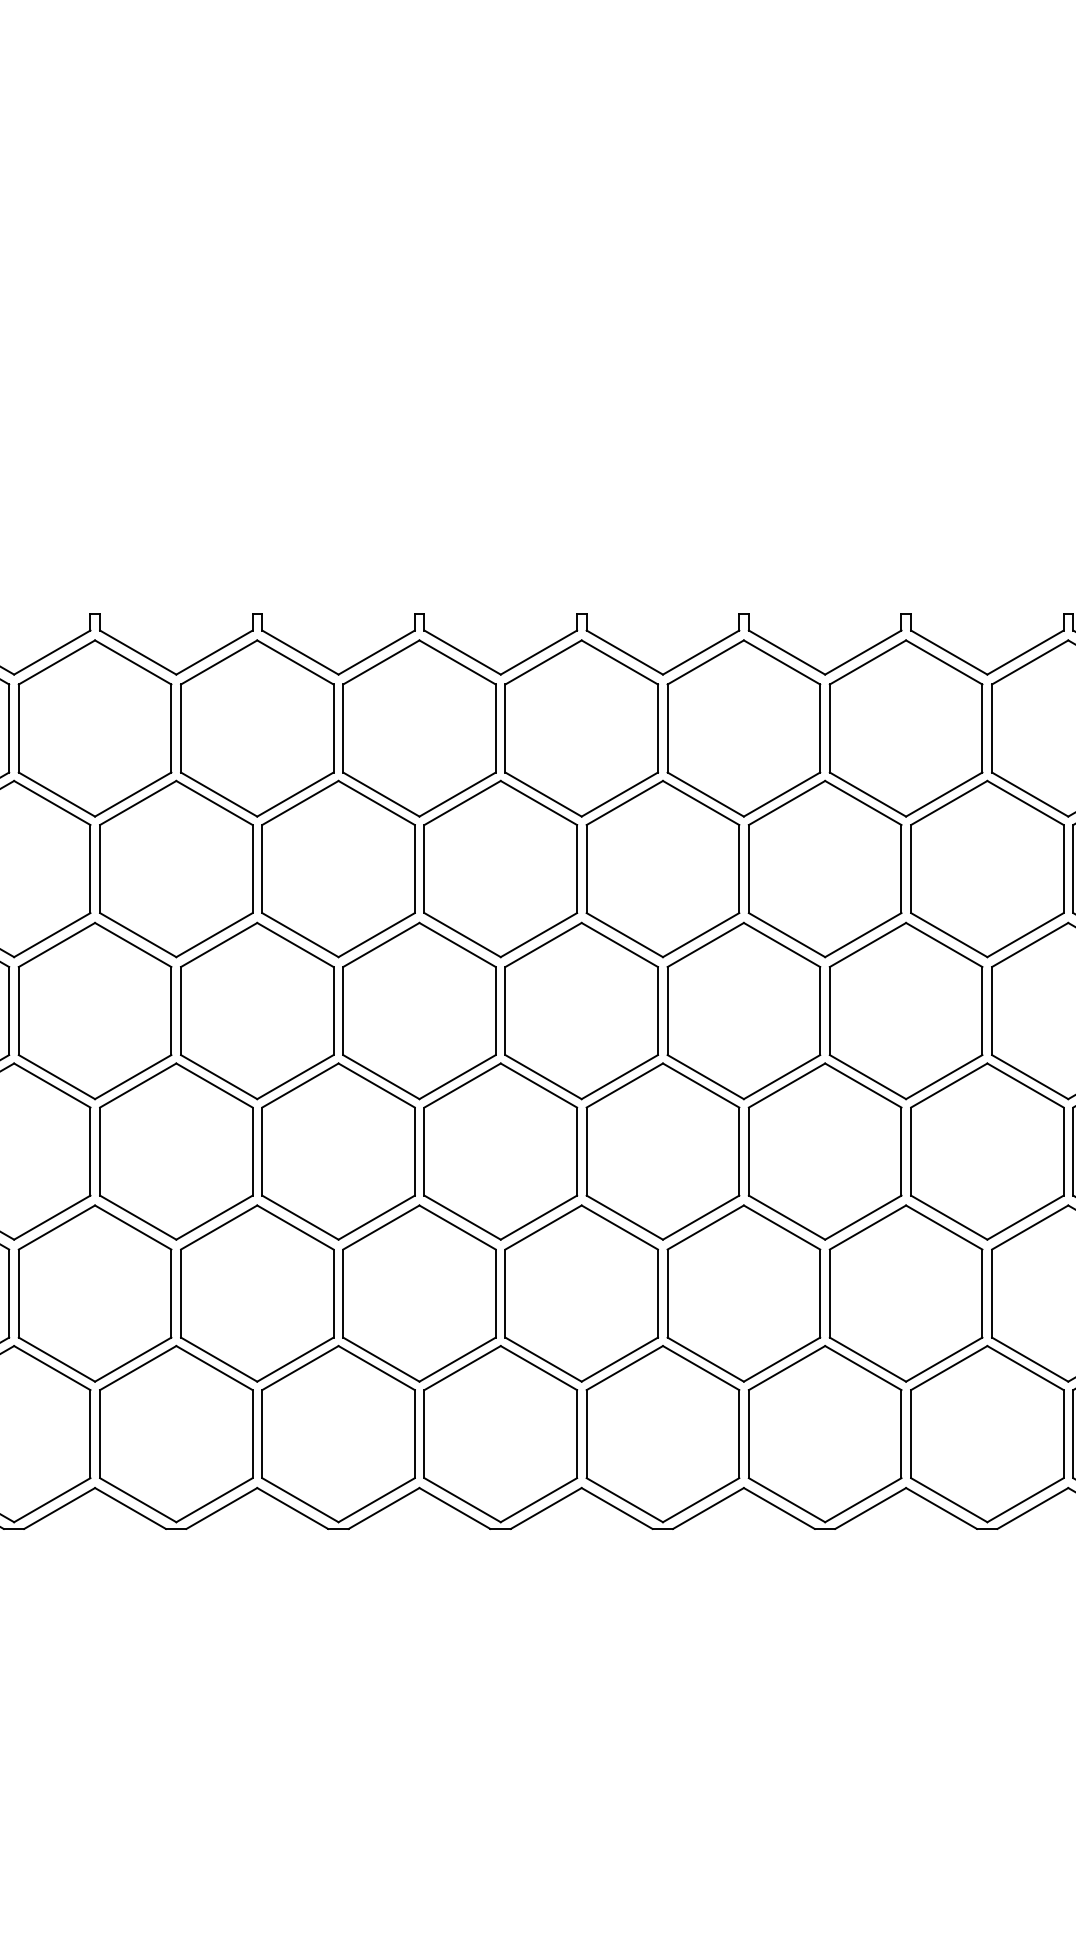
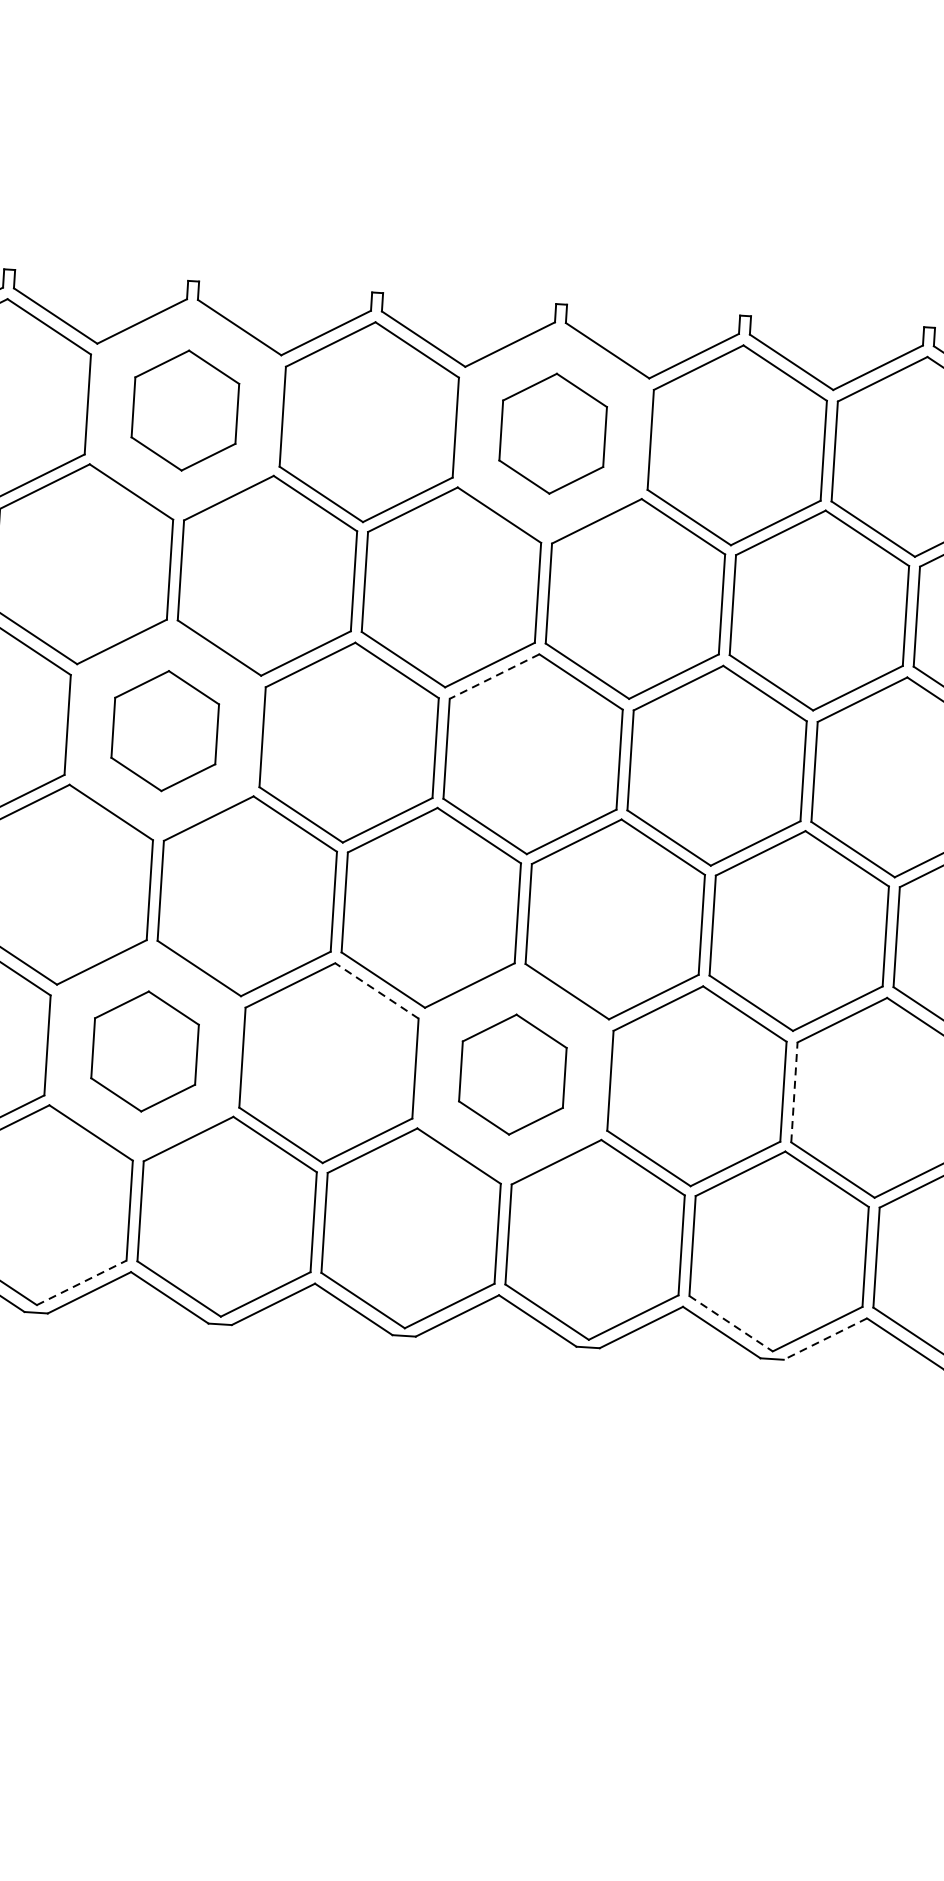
part: (257, 728) -> (185, 410), size x0.6
part: (581, 728) -> (553, 433), size x0.6
line: (543, 945) -> (494, 677), solid -> dashed
part: (257, 1010) -> (165, 730), size x0.6
line: (457, 1227) -> (376, 990), solid -> dashed
part: (257, 1293) -> (145, 1051), size x0.6
part: (581, 1293) -> (512, 1074), size x0.6
line: (829, 1293) -> (794, 1092), solid -> dashed
line: (214, 1499) -> (81, 1282), solid -> dashed
line: (787, 1500) -> (731, 1324), solid -> dashed
line: (870, 1508) -> (825, 1339), solid -> dashed

